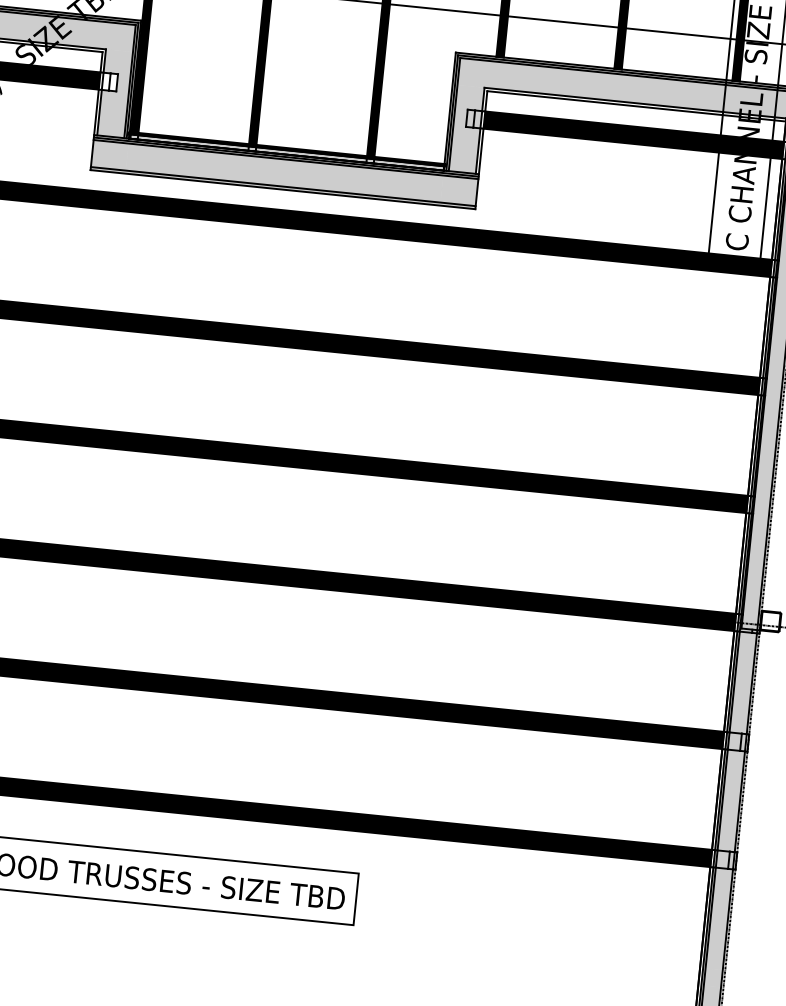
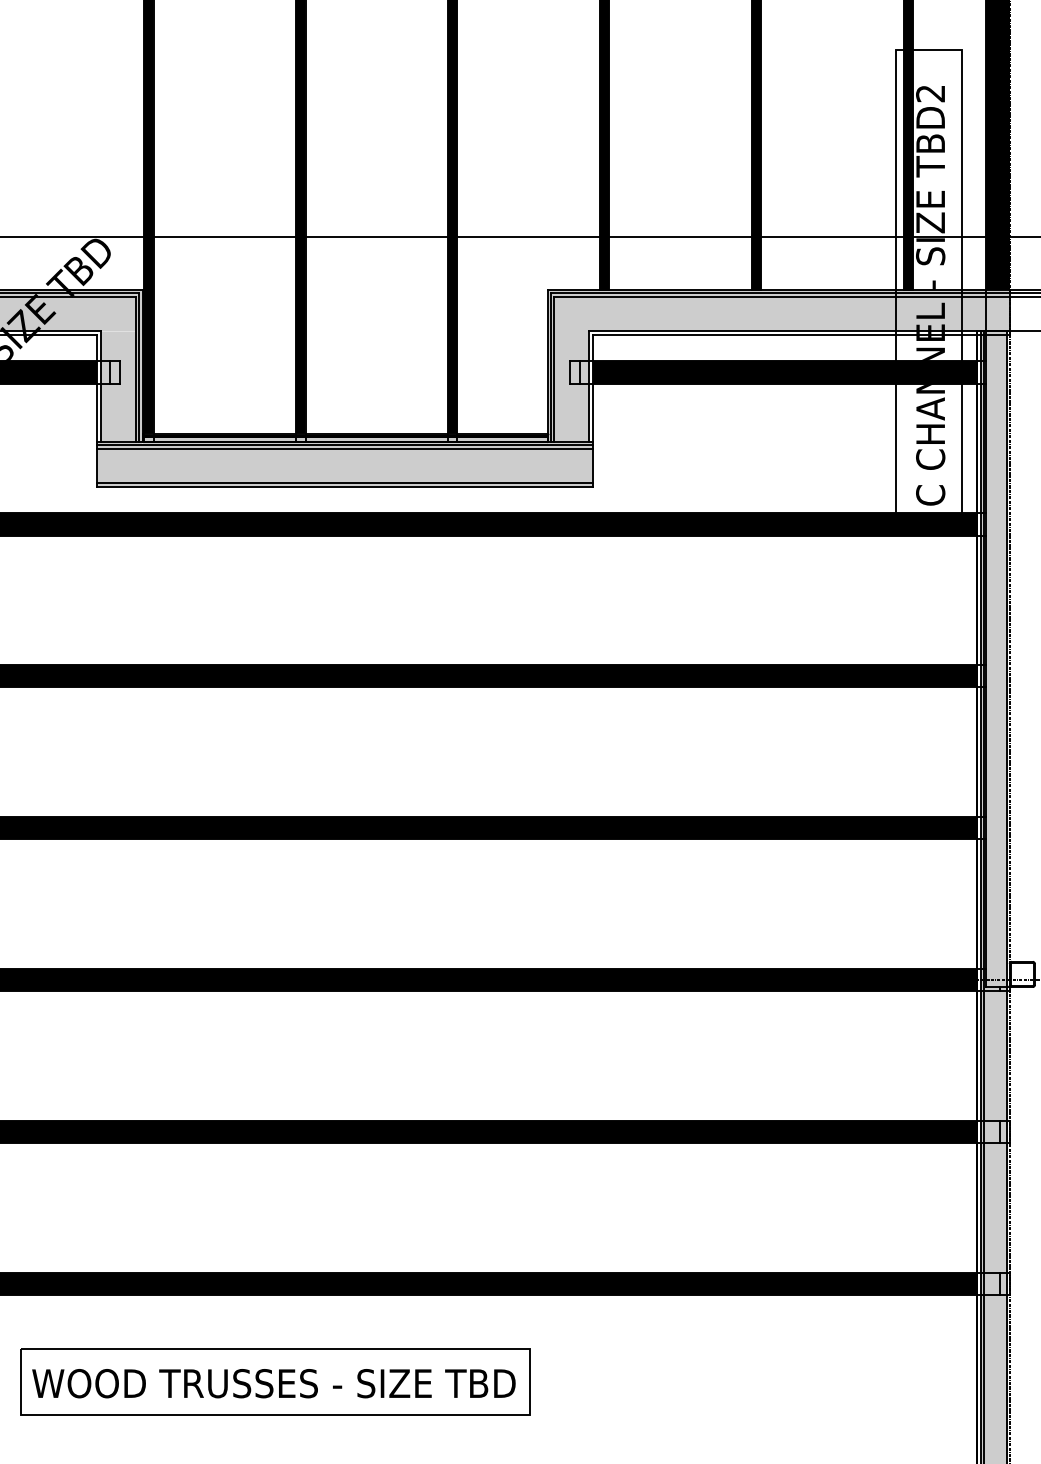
fill: (109, 82) -> (110, 372), added

